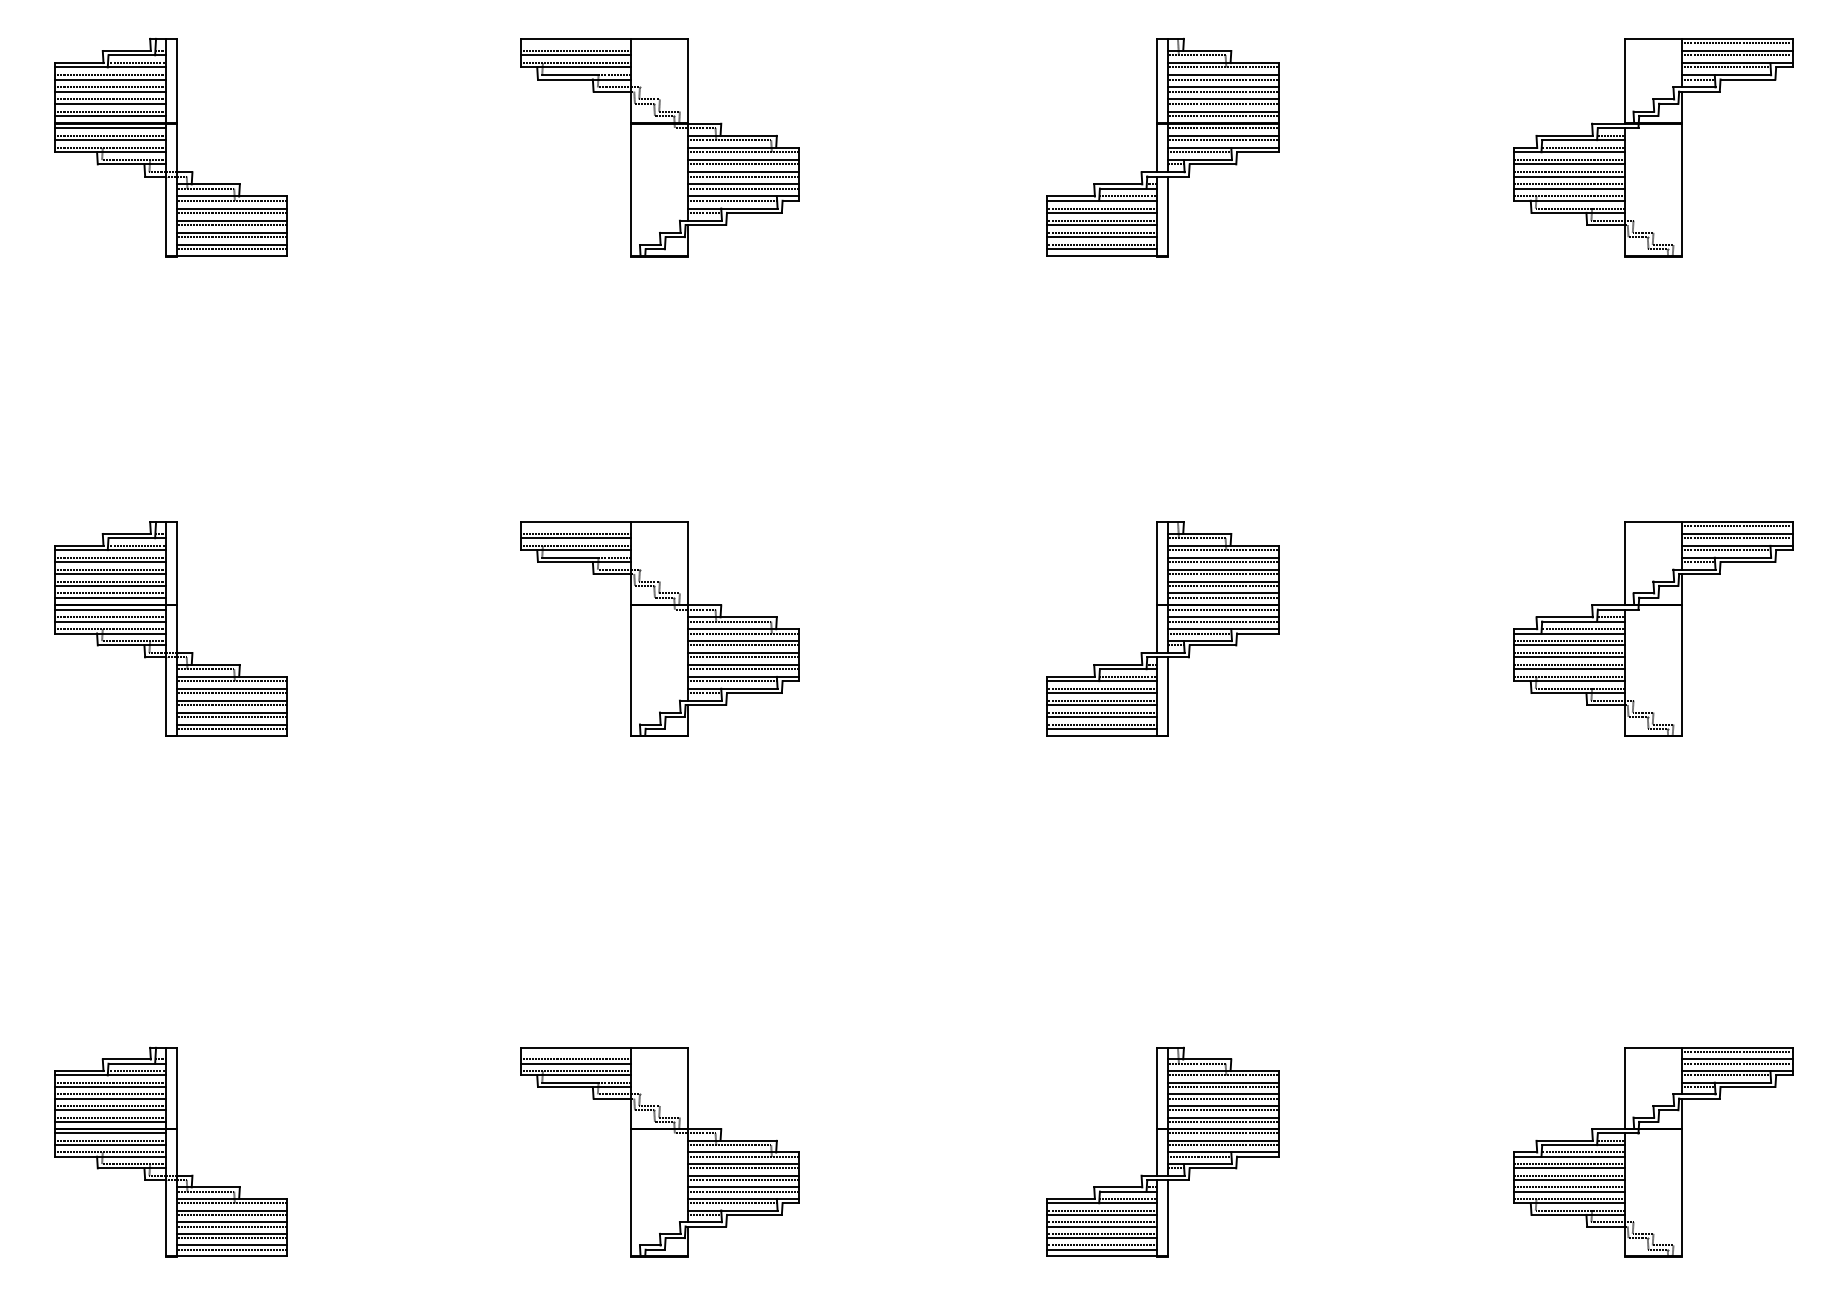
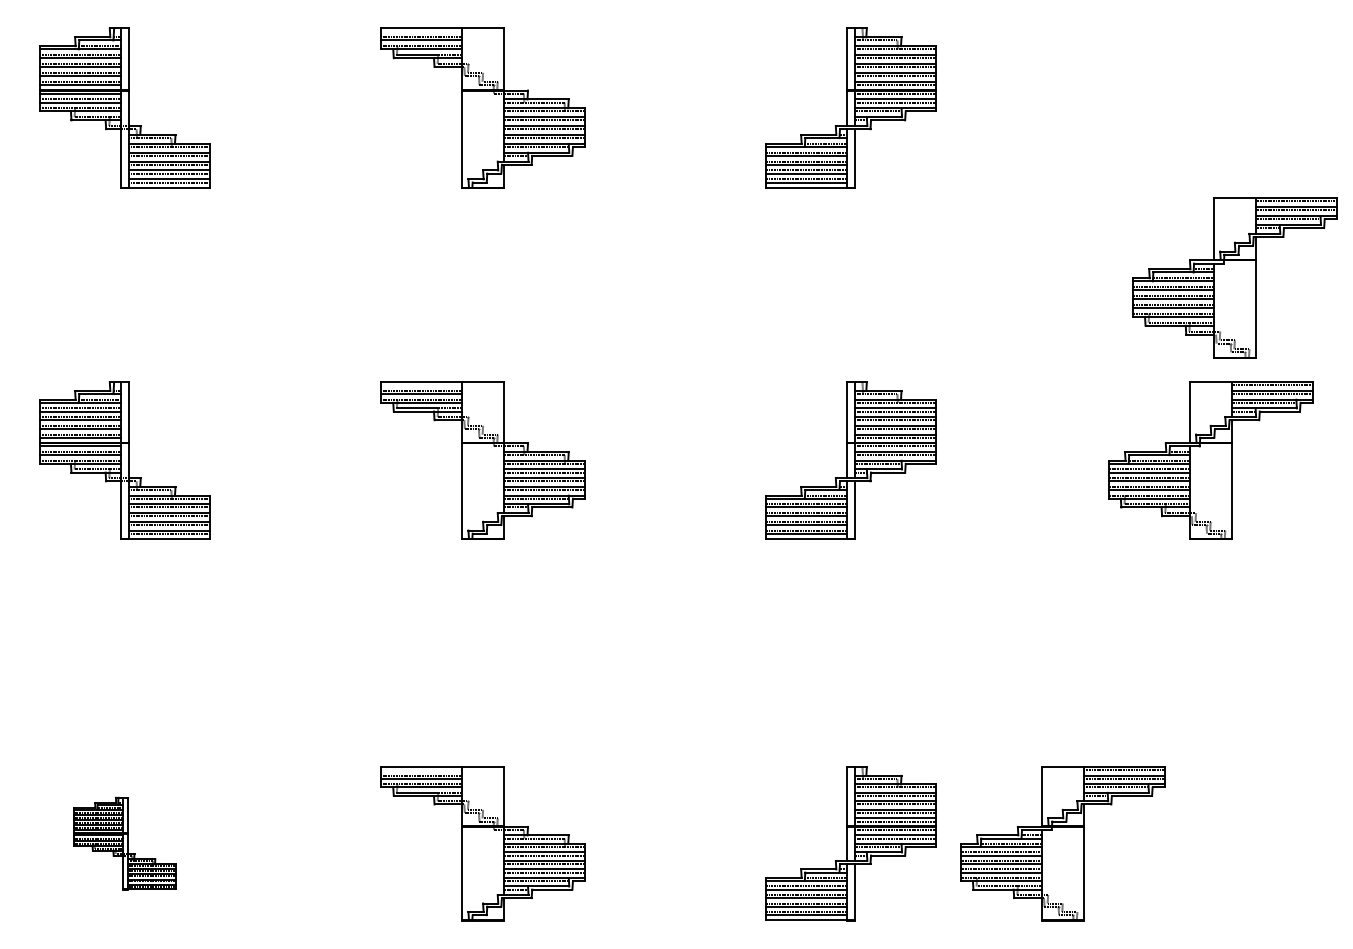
part: (1653, 147) -> (1234, 277), moved
part: (170, 1151) -> (124, 843), size x0.6
part: (1653, 1152) -> (1062, 843), moved

